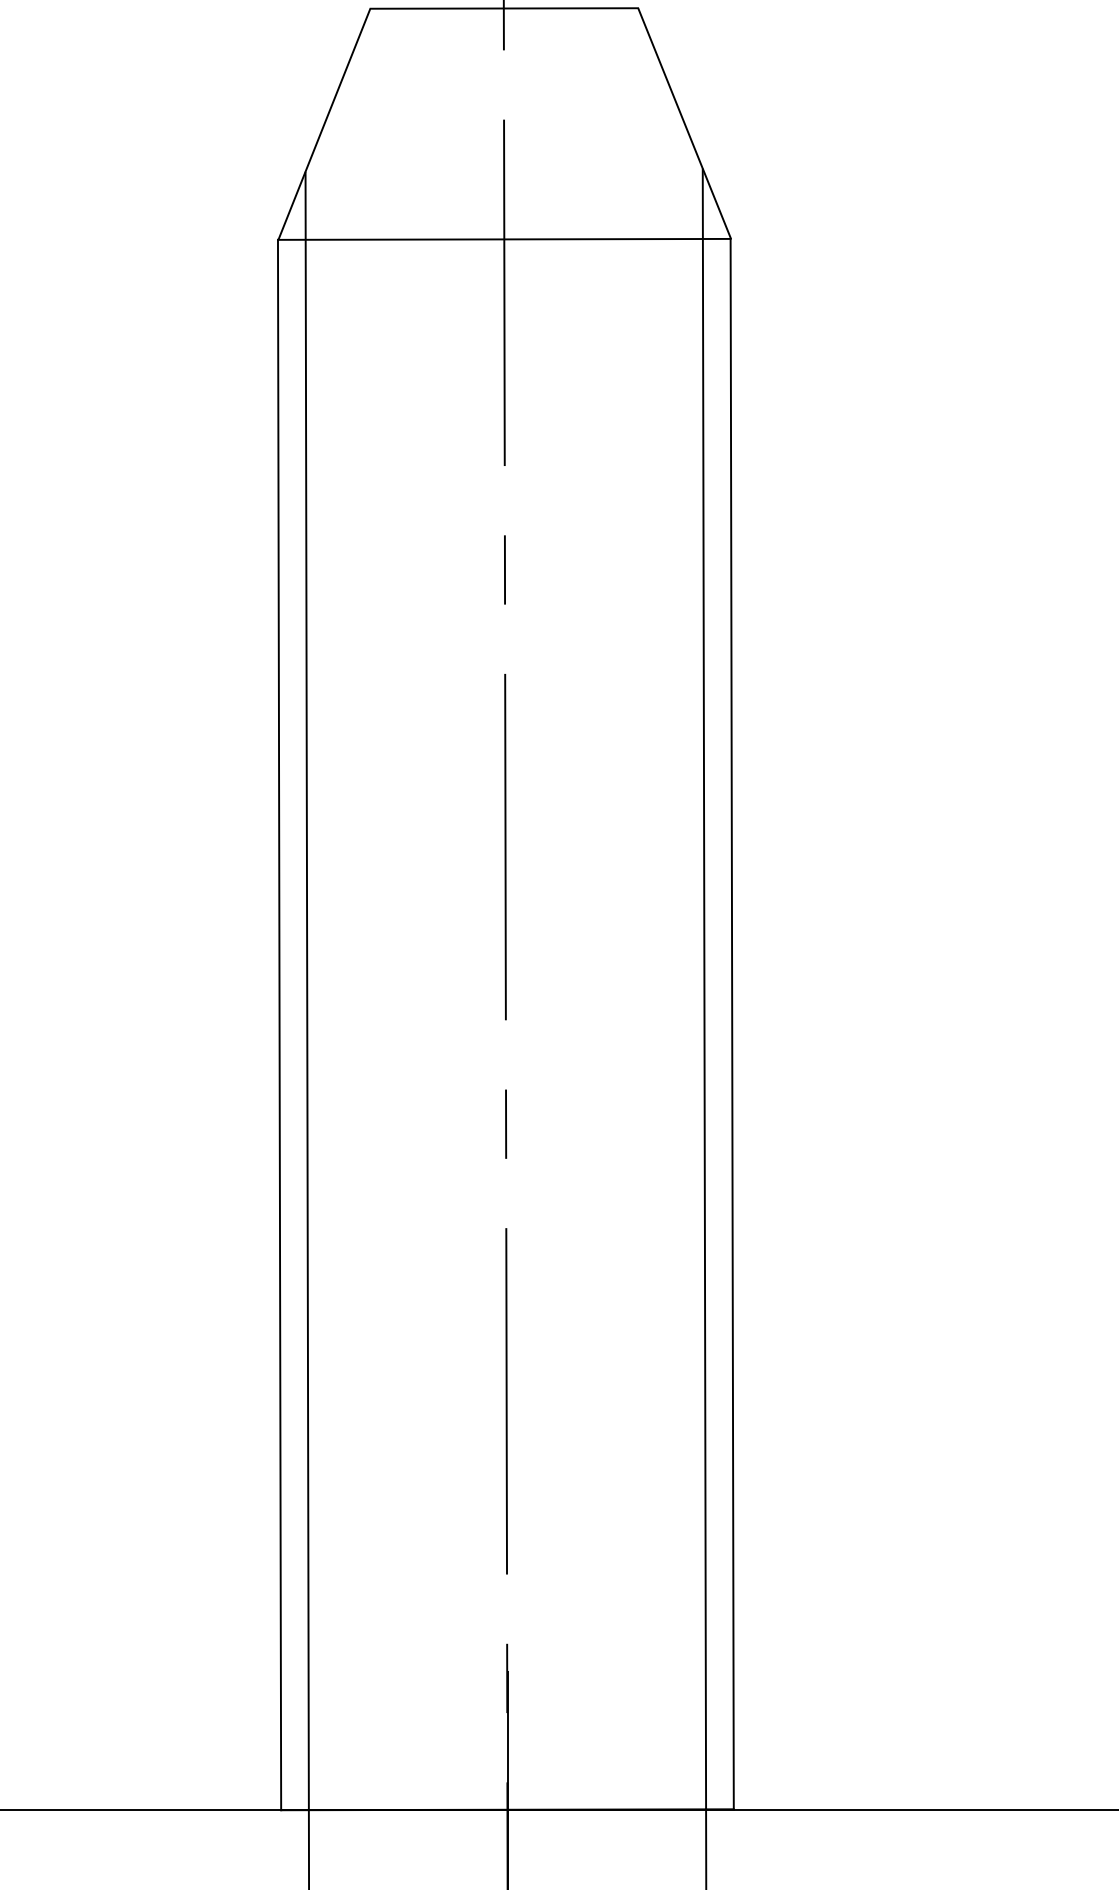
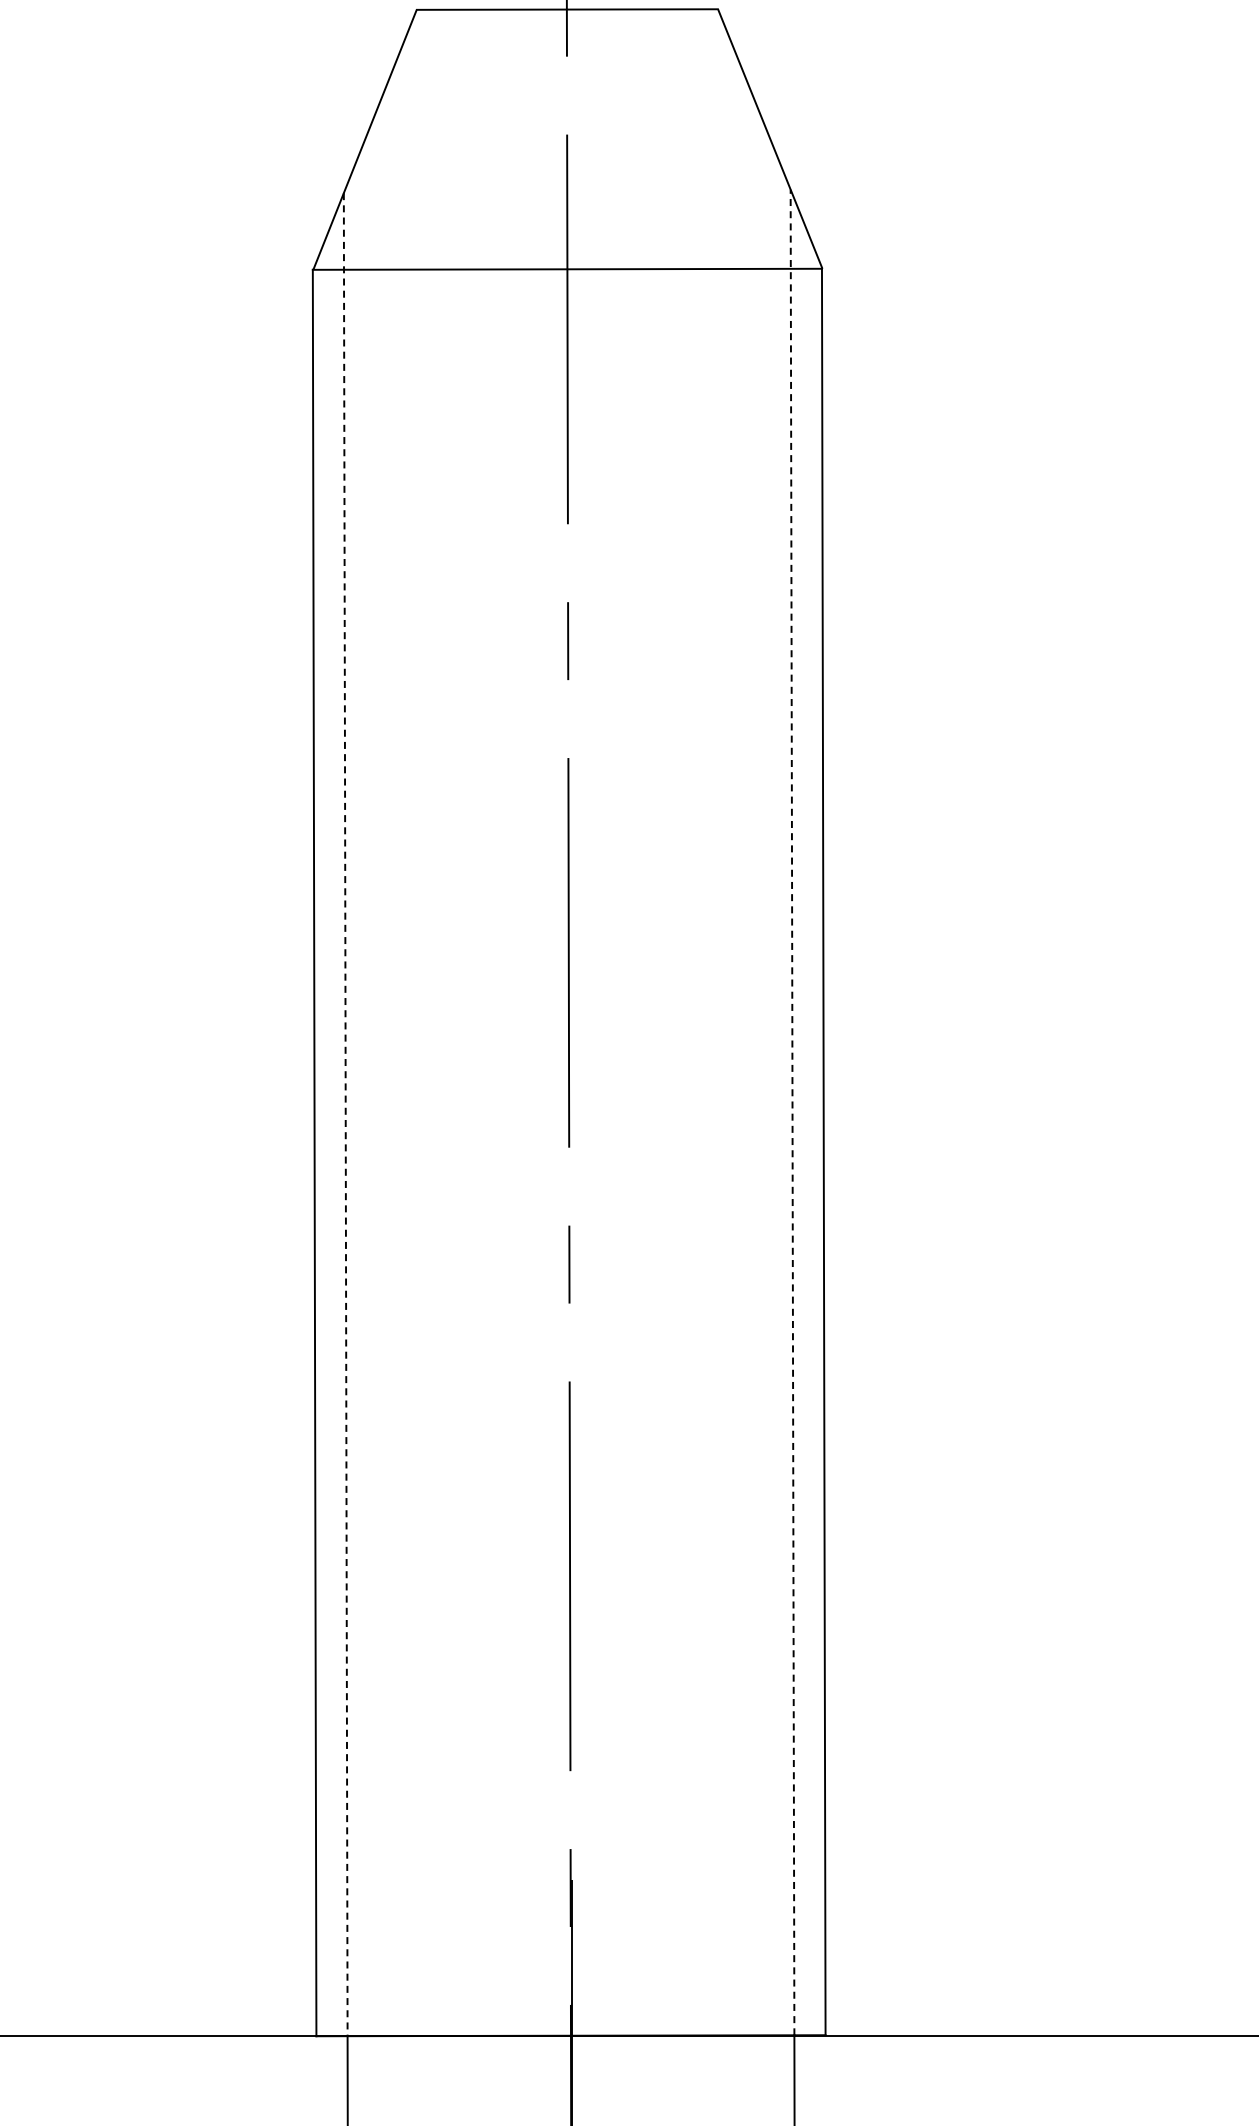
line: (704, 989) -> (792, 1113), solid -> dashed
line: (307, 990) -> (345, 1114), solid -> dashed

